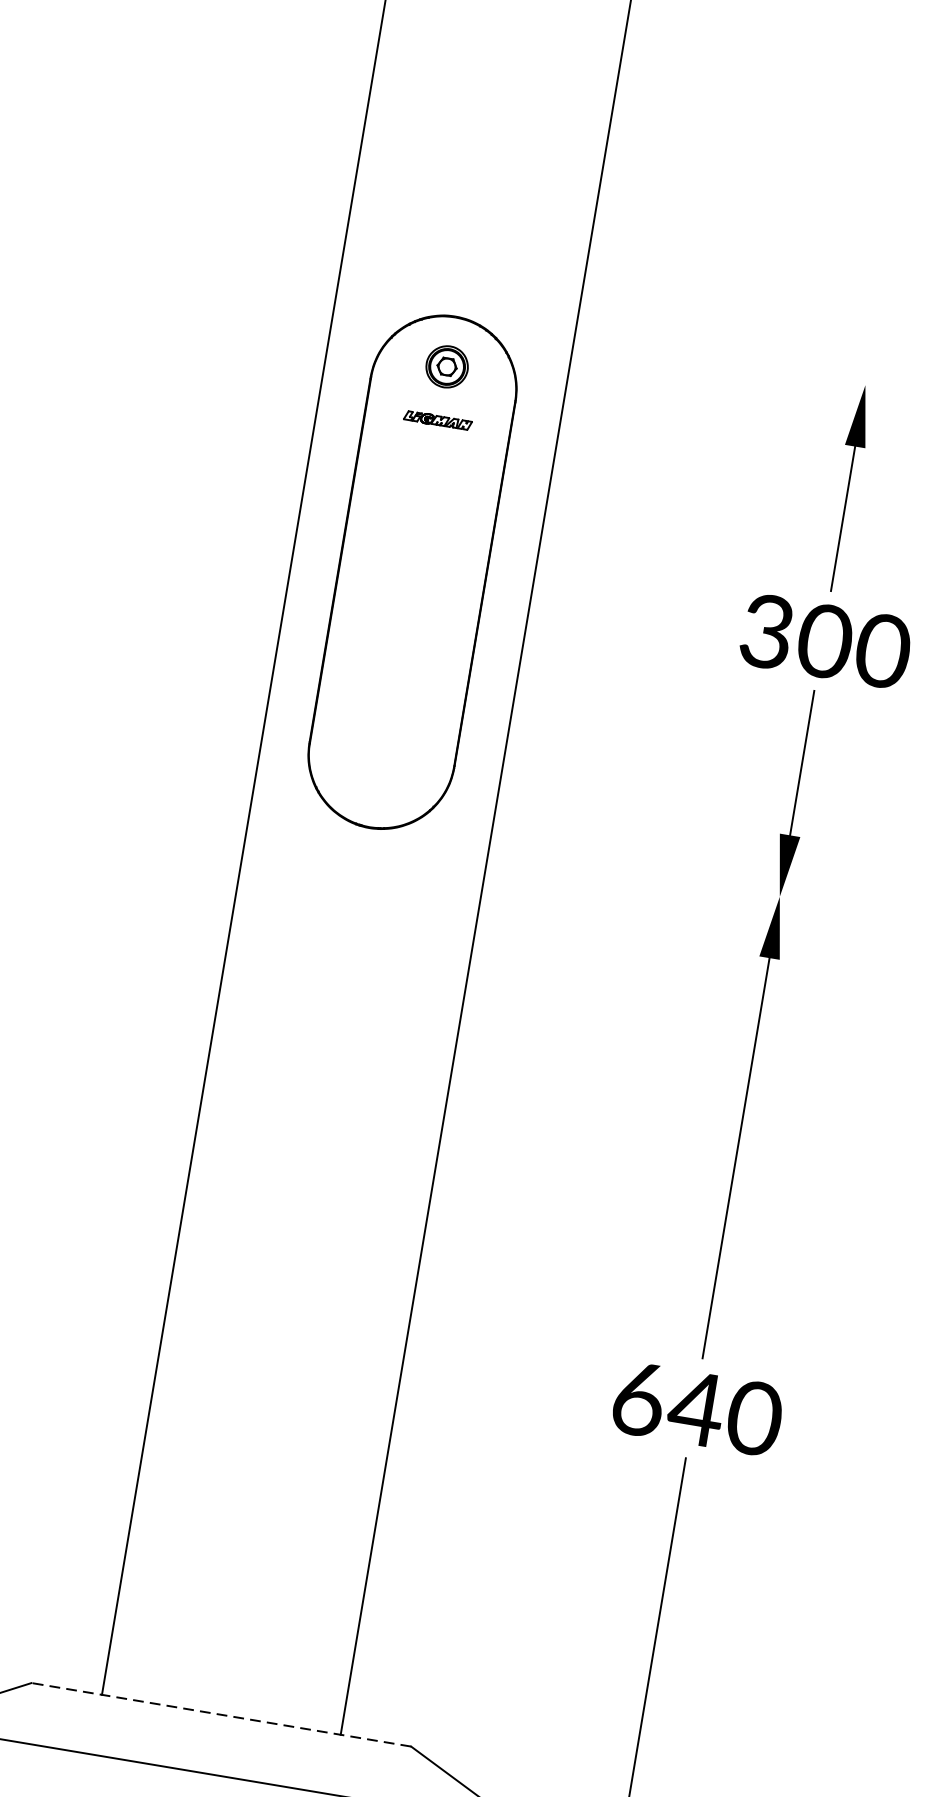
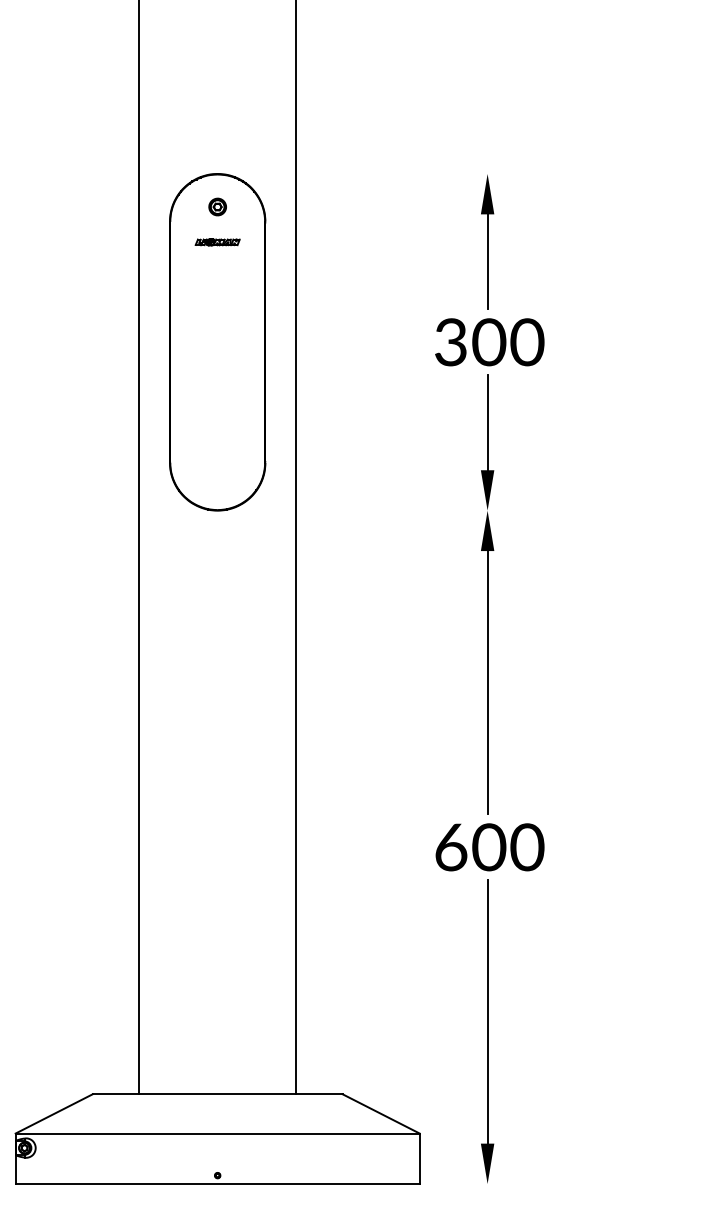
part: (446, 365) -> (217, 206), size x0.62
text: (695, 1408) -> (488, 847), 640 -> 600
line: (221, 1715) -> (217, 1094), dashed -> solid

